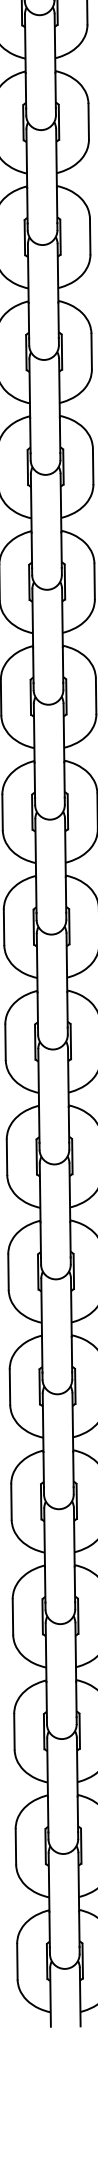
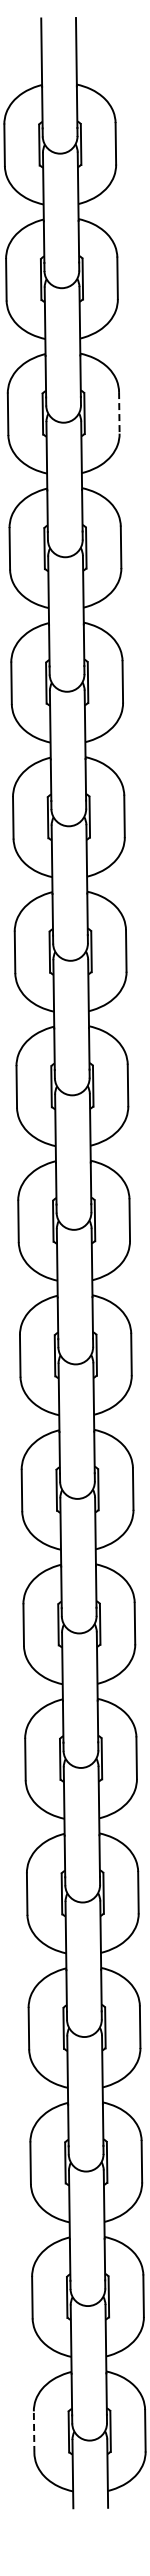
line: (90, 236) -> (119, 412), solid -> dashed
line: (17, 1962) -> (34, 2432), solid -> dashed

